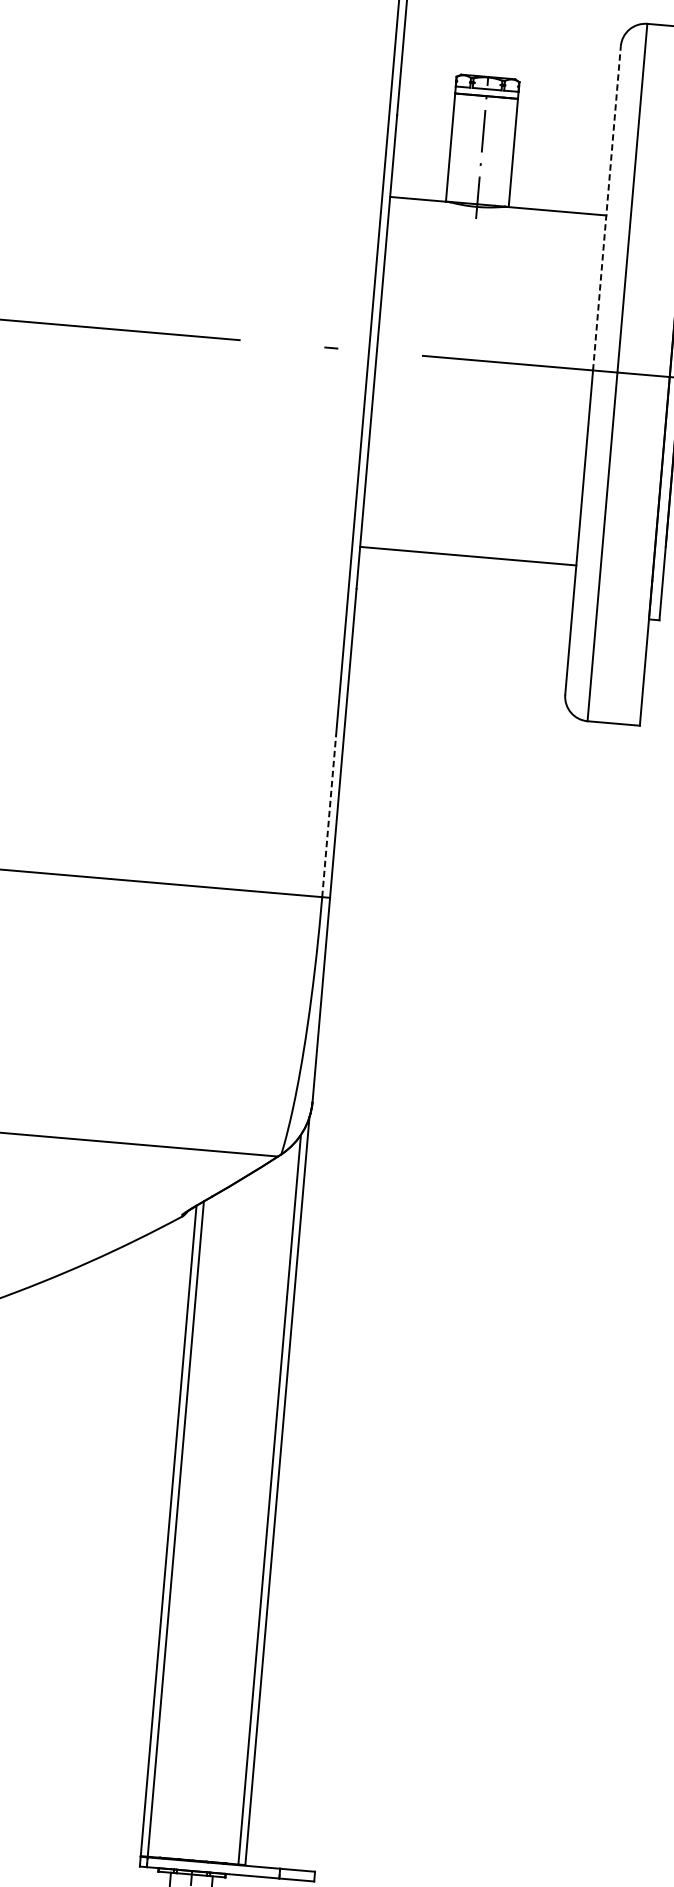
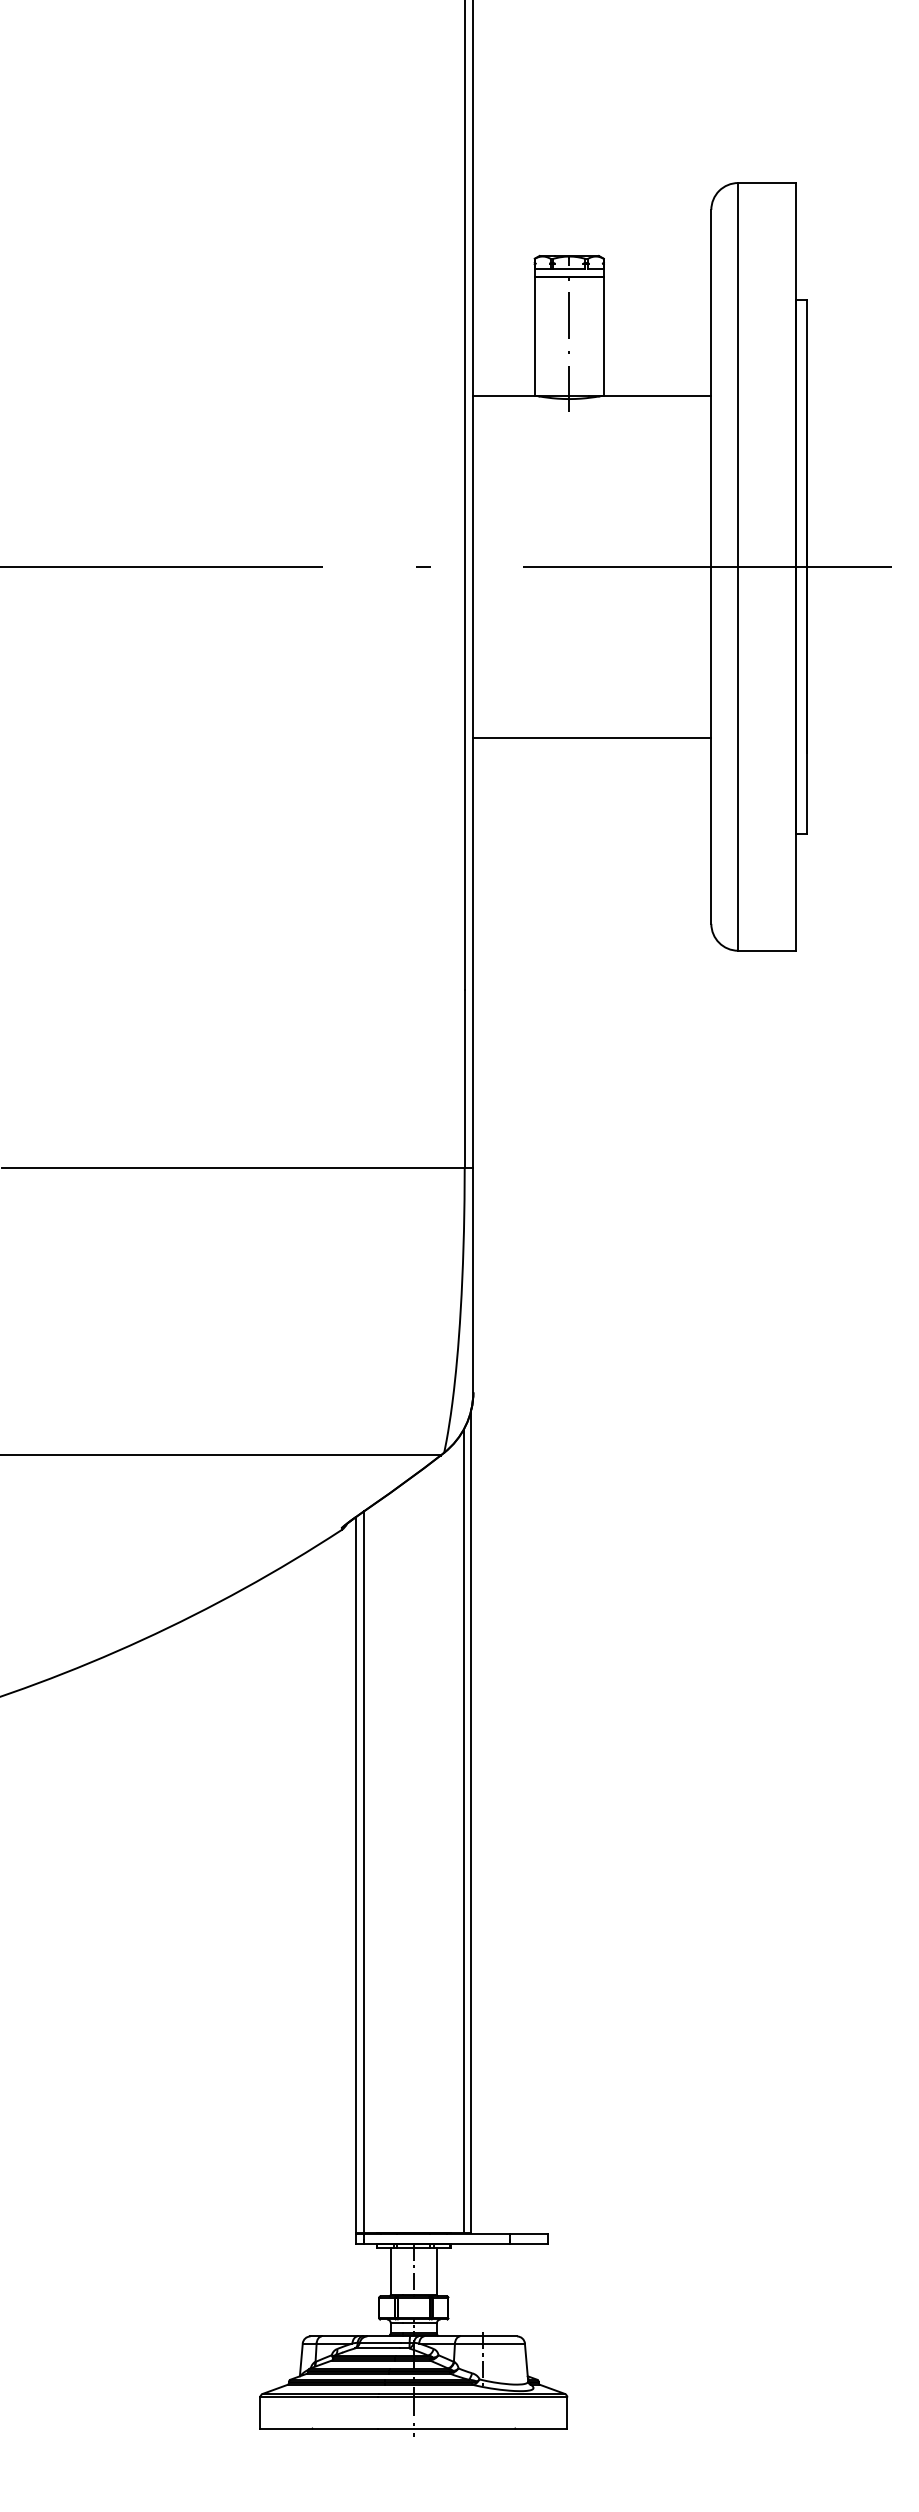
line: (607, 207) -> (711, 387), dashed -> solid
line: (468, 556) -> (592, 737), moved
line: (328, 815) -> (464, 1078), dashed -> solid

